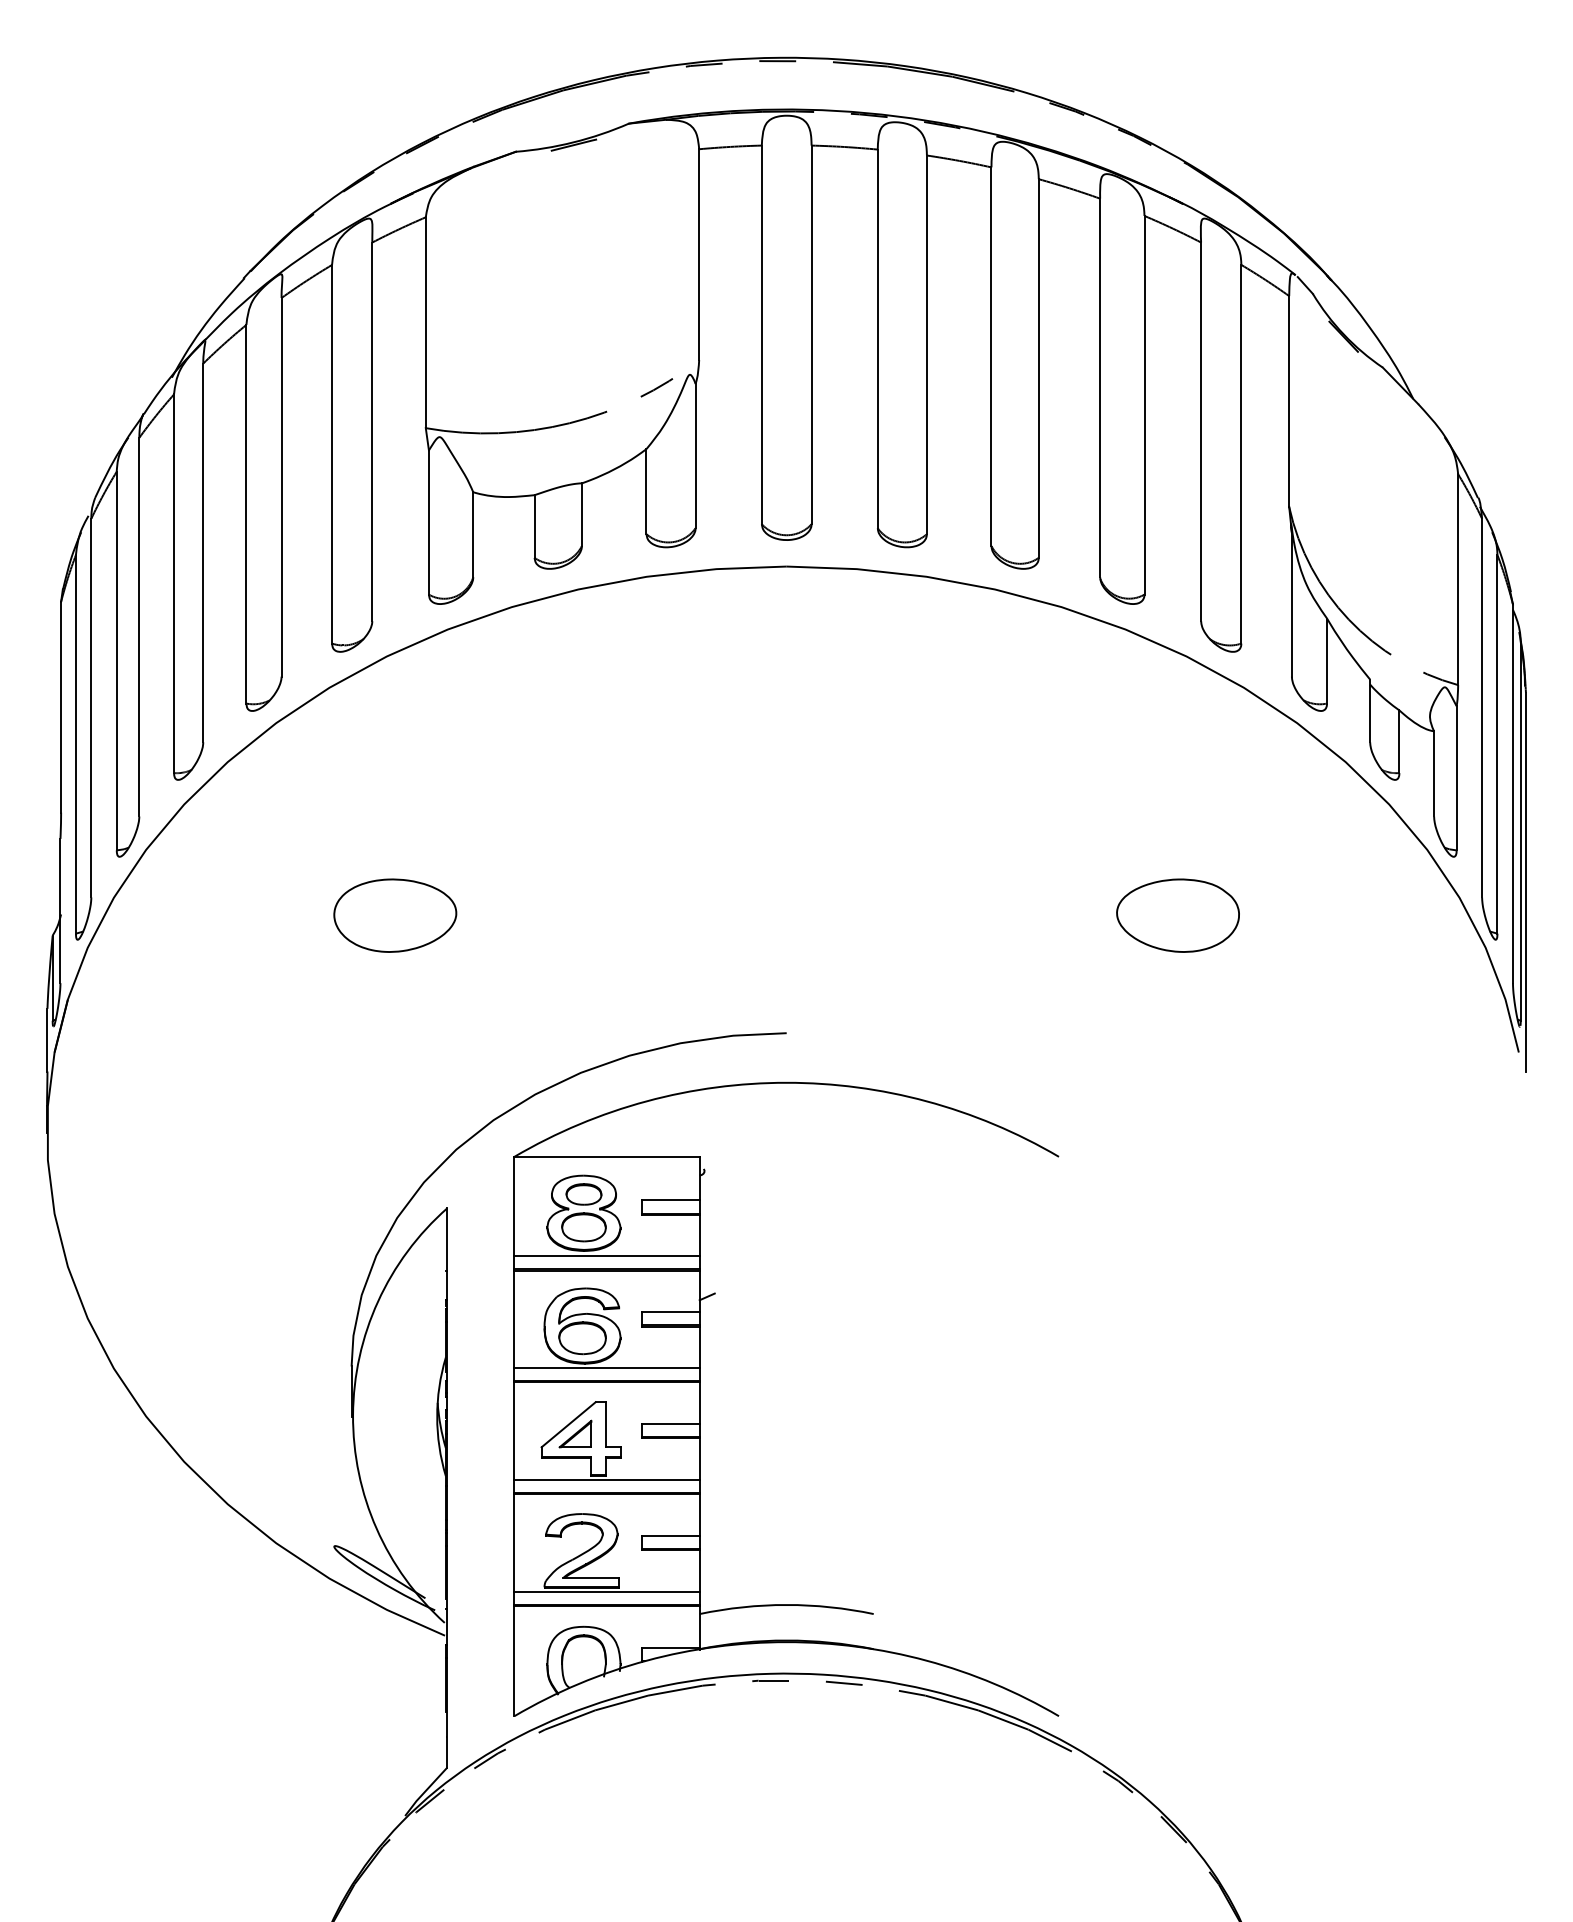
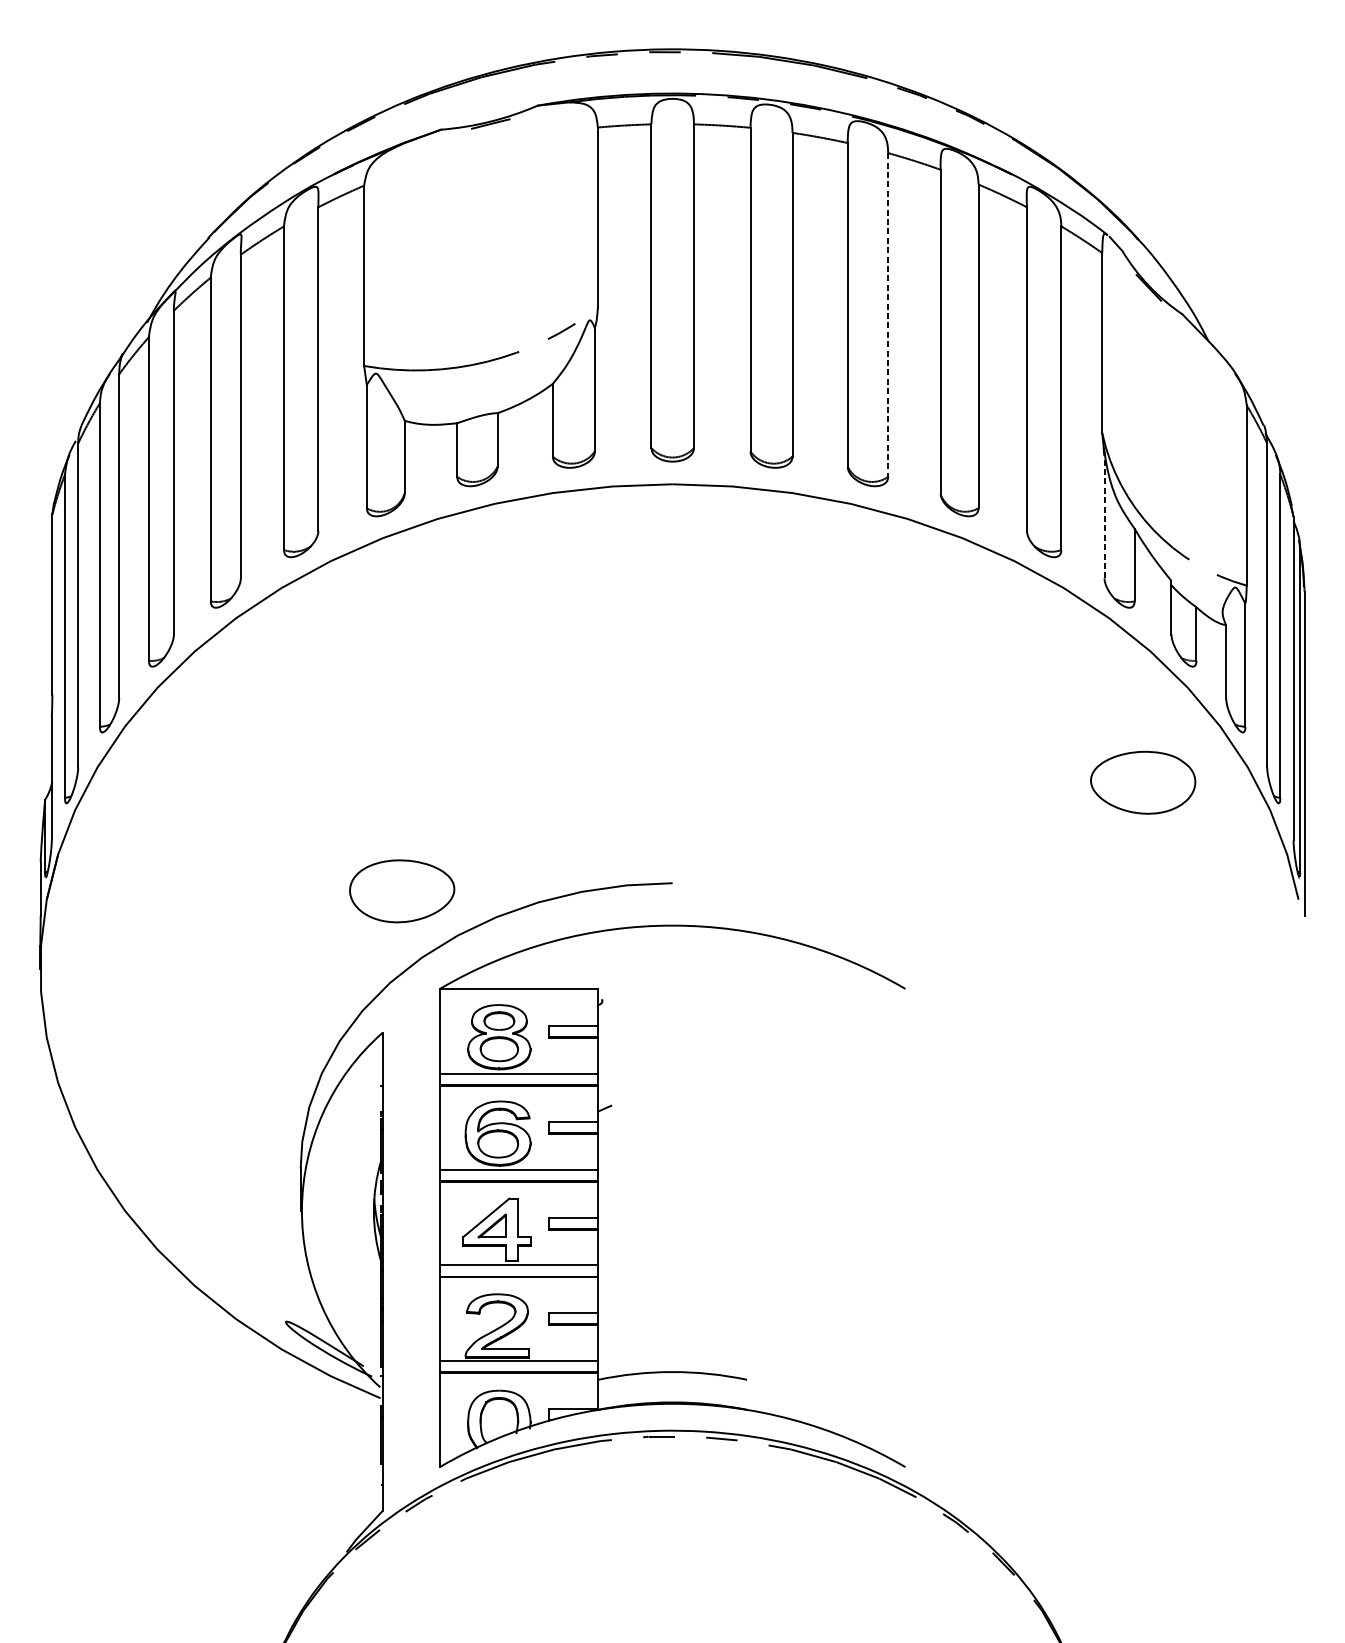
line: (1038, 369) -> (887, 315), solid -> dashed
line: (1291, 604) -> (1104, 516), solid -> dashed
part: (395, 915) -> (402, 891), moved
part: (1177, 915) -> (1142, 782), moved

